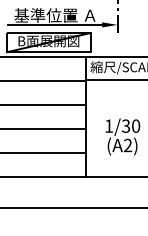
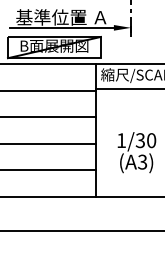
text: (127, 145) -> (142, 162), (A2) -> (A3)

